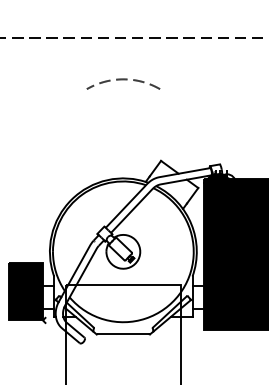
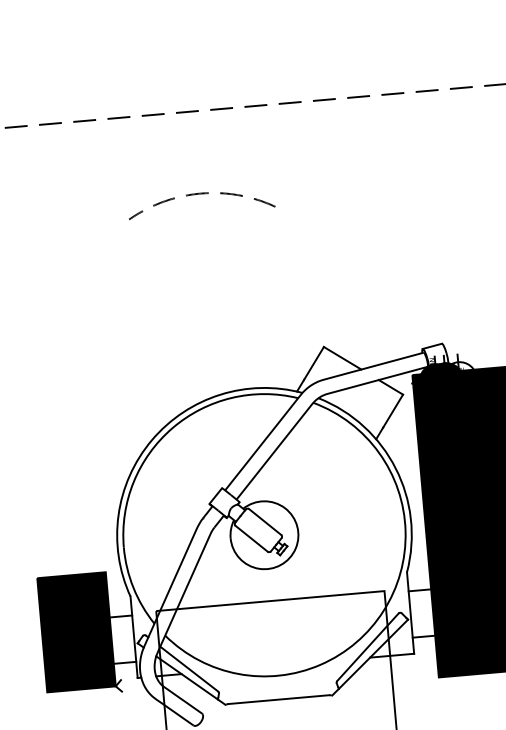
arc: (123, 80) -> (200, 195), moved

